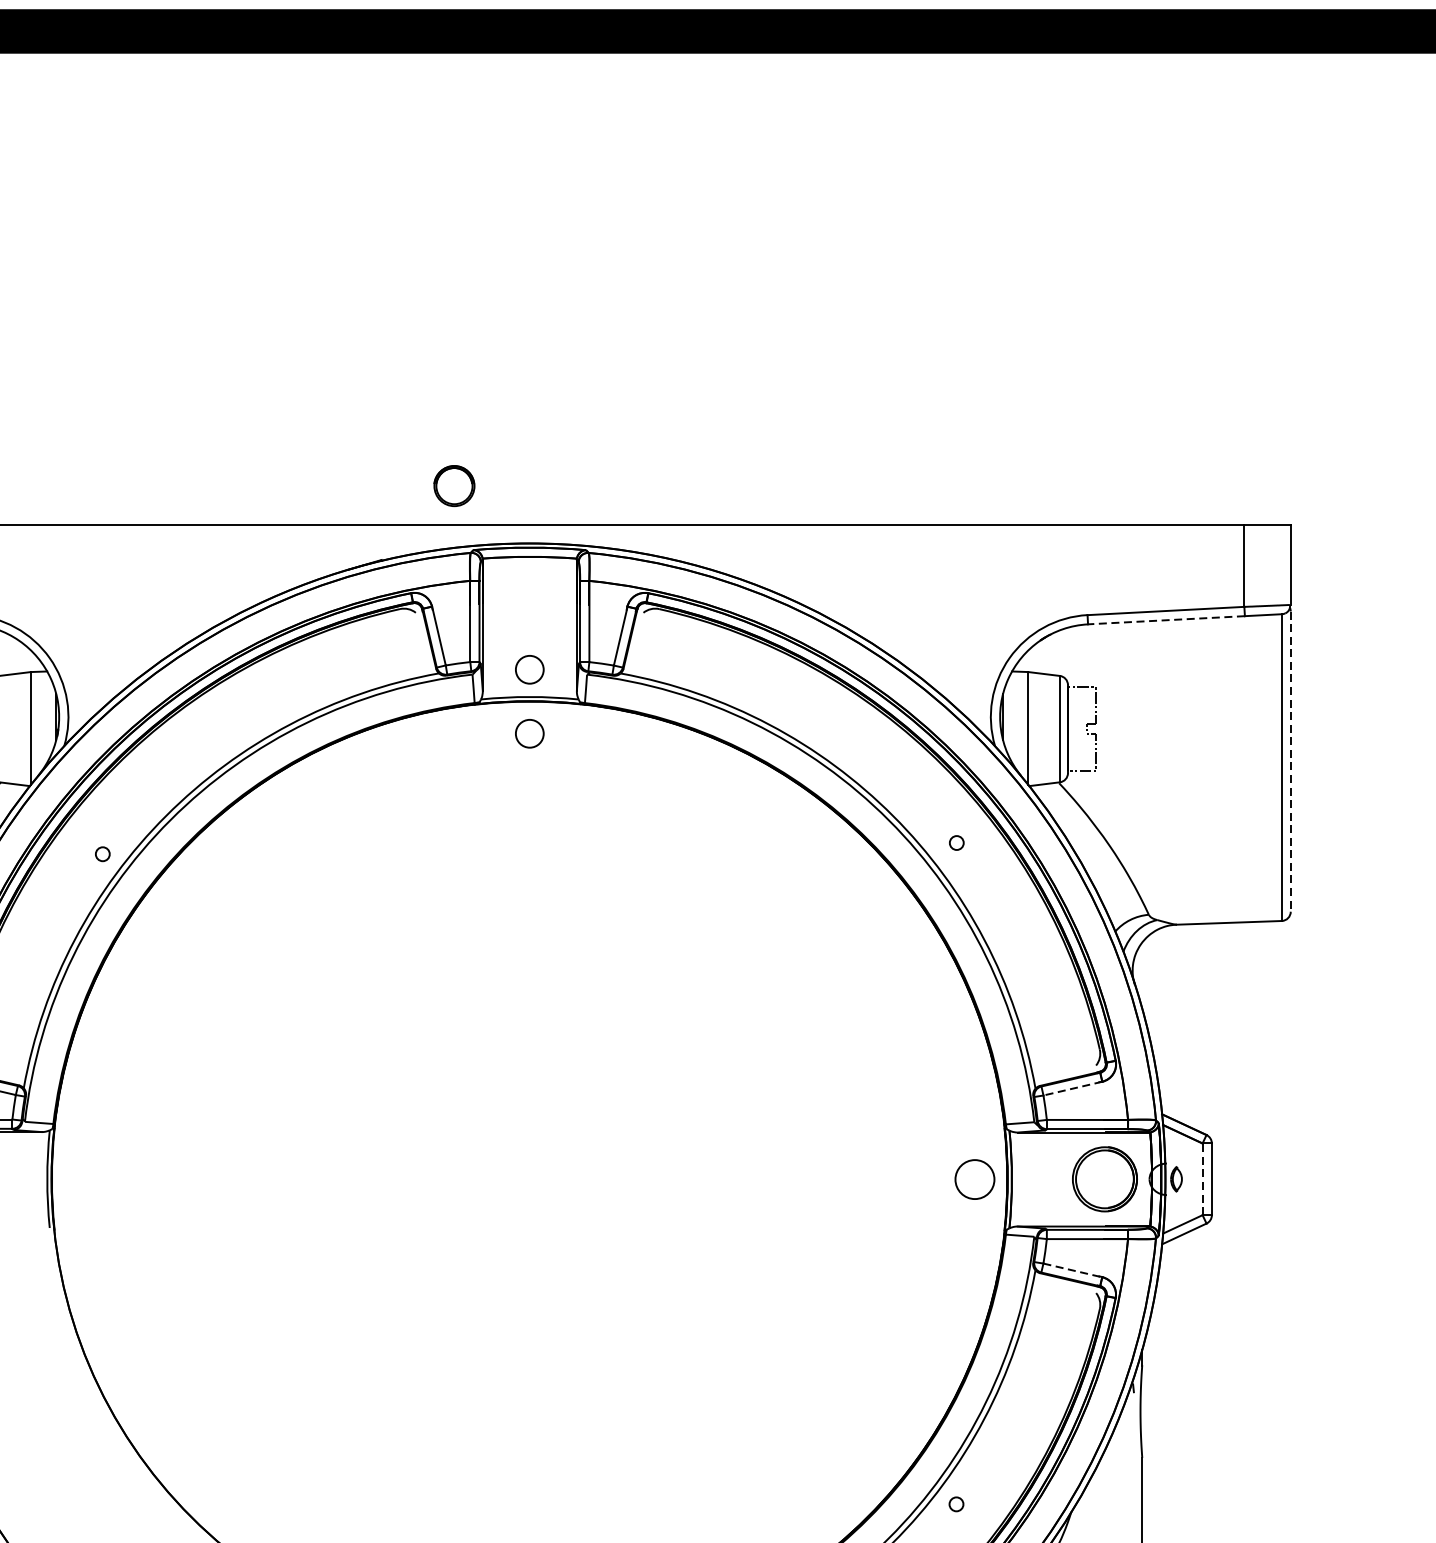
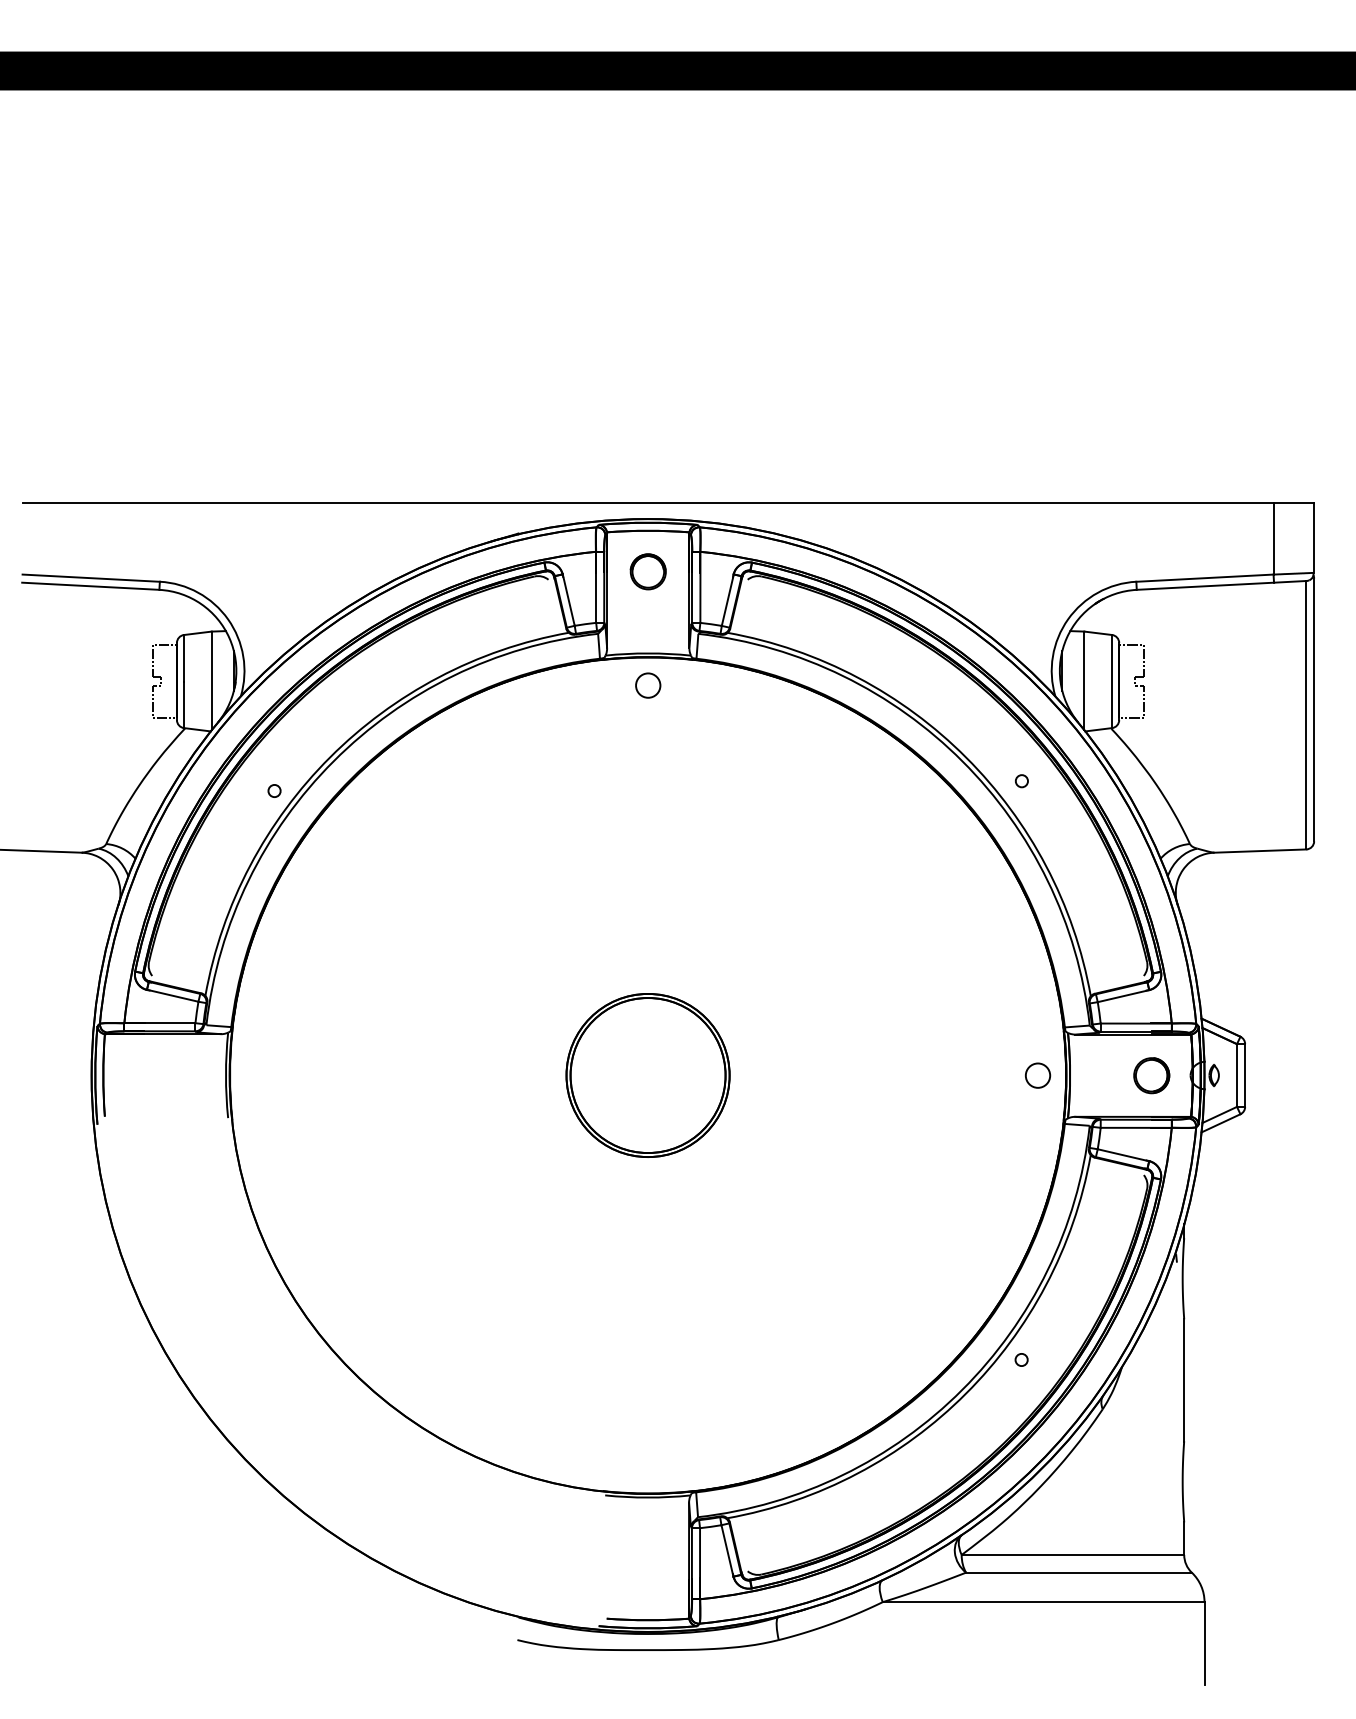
part: (453, 485) -> (647, 571), moved
line: (1166, 620) -> (1205, 586), dashed -> solid
circle: (530, 669) -> (648, 629), removed
line: (1291, 762) -> (1314, 710), dashed -> solid
line: (1072, 1089) -> (1123, 996), dashed -> solid
part: (528, 1179) -> (647, 1075), added
circle: (975, 1179) -> (1038, 1075), size x0.71
part: (1104, 1179) -> (1151, 1075), size x0.62
line: (1203, 1179) -> (1237, 1075), dashed -> solid
line: (1072, 1270) -> (1123, 1155), dashed -> solid

